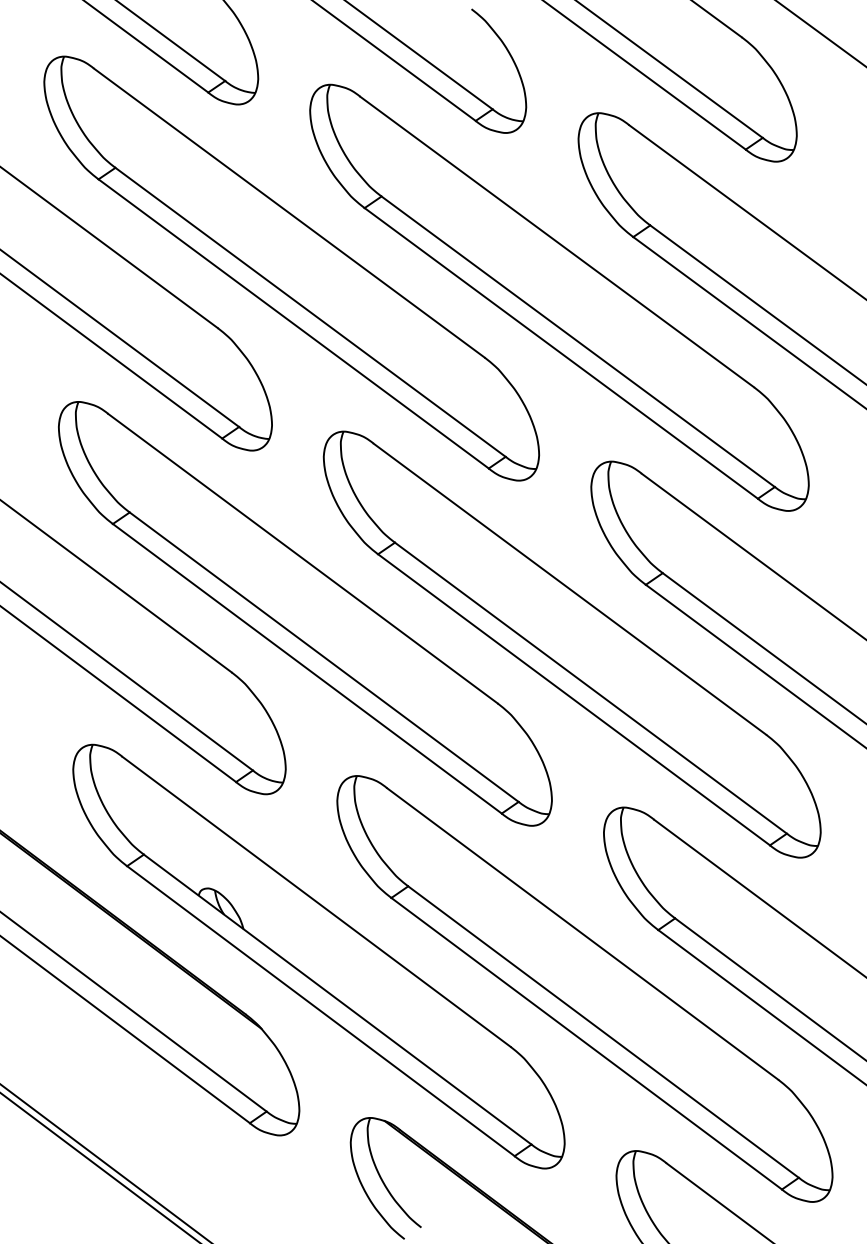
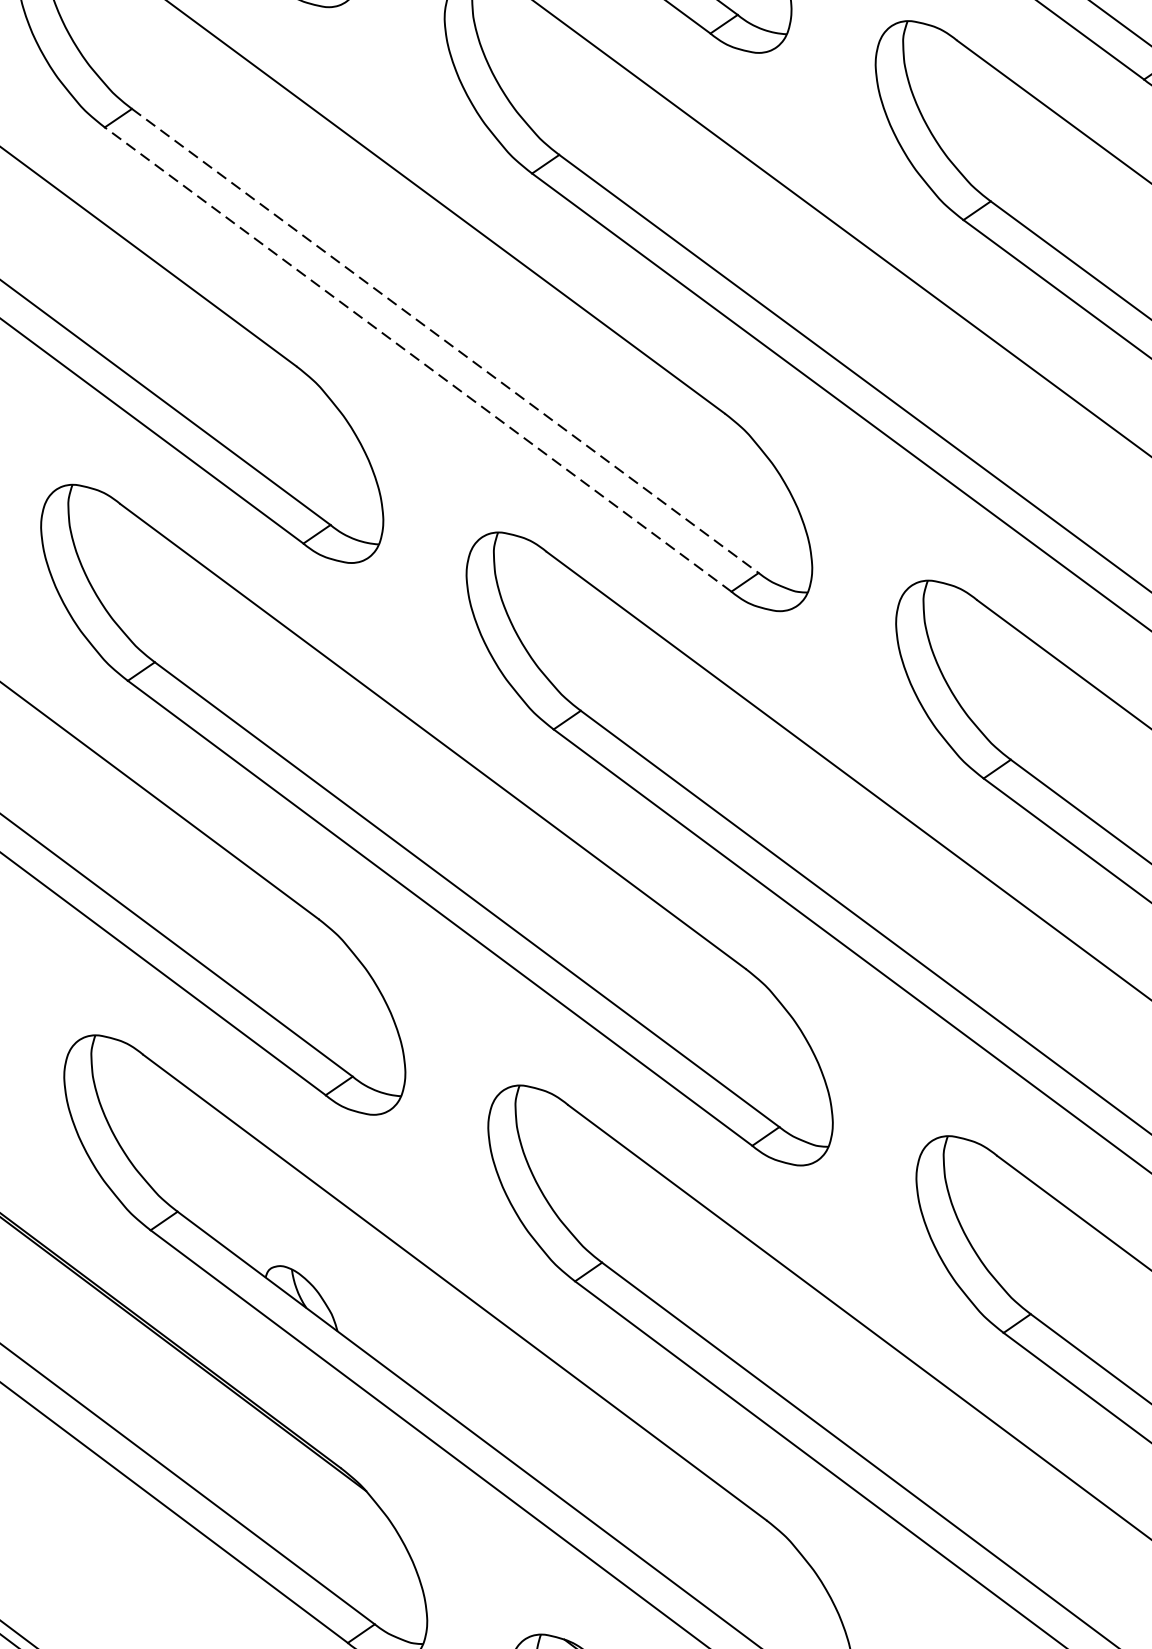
line: (310, 312) -> (445, 341), solid -> dashed
line: (293, 323) -> (417, 358), solid -> dashed

